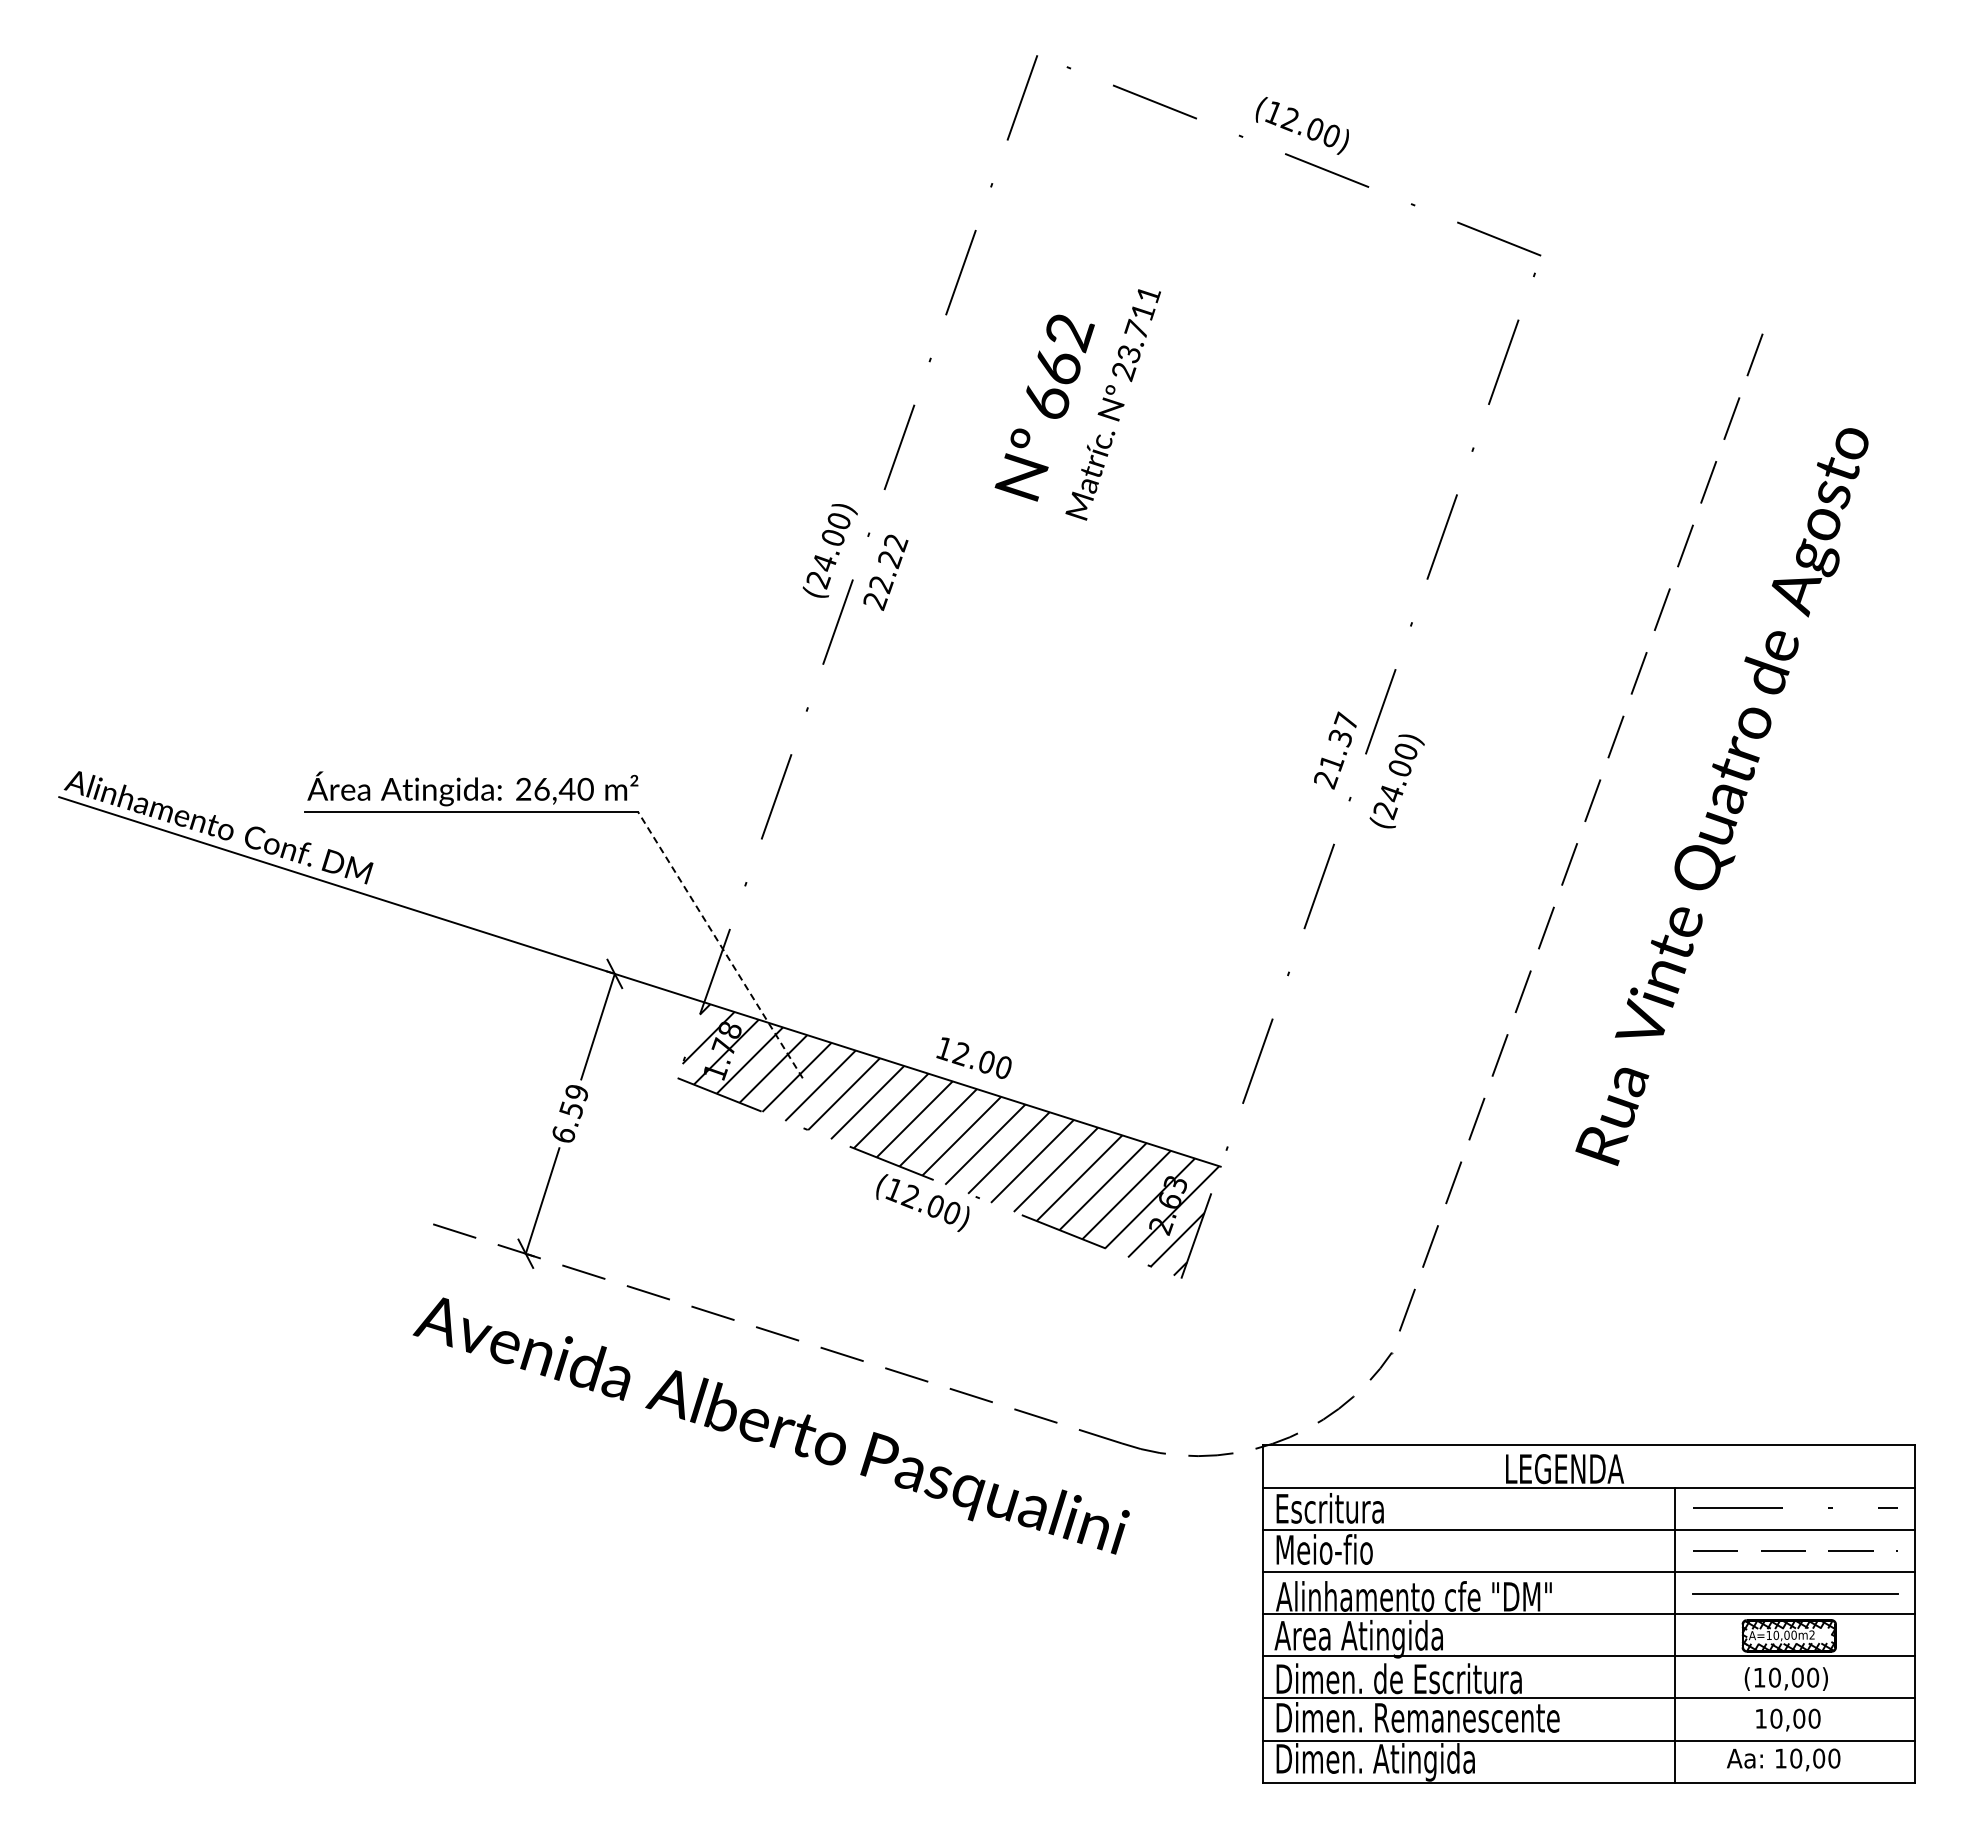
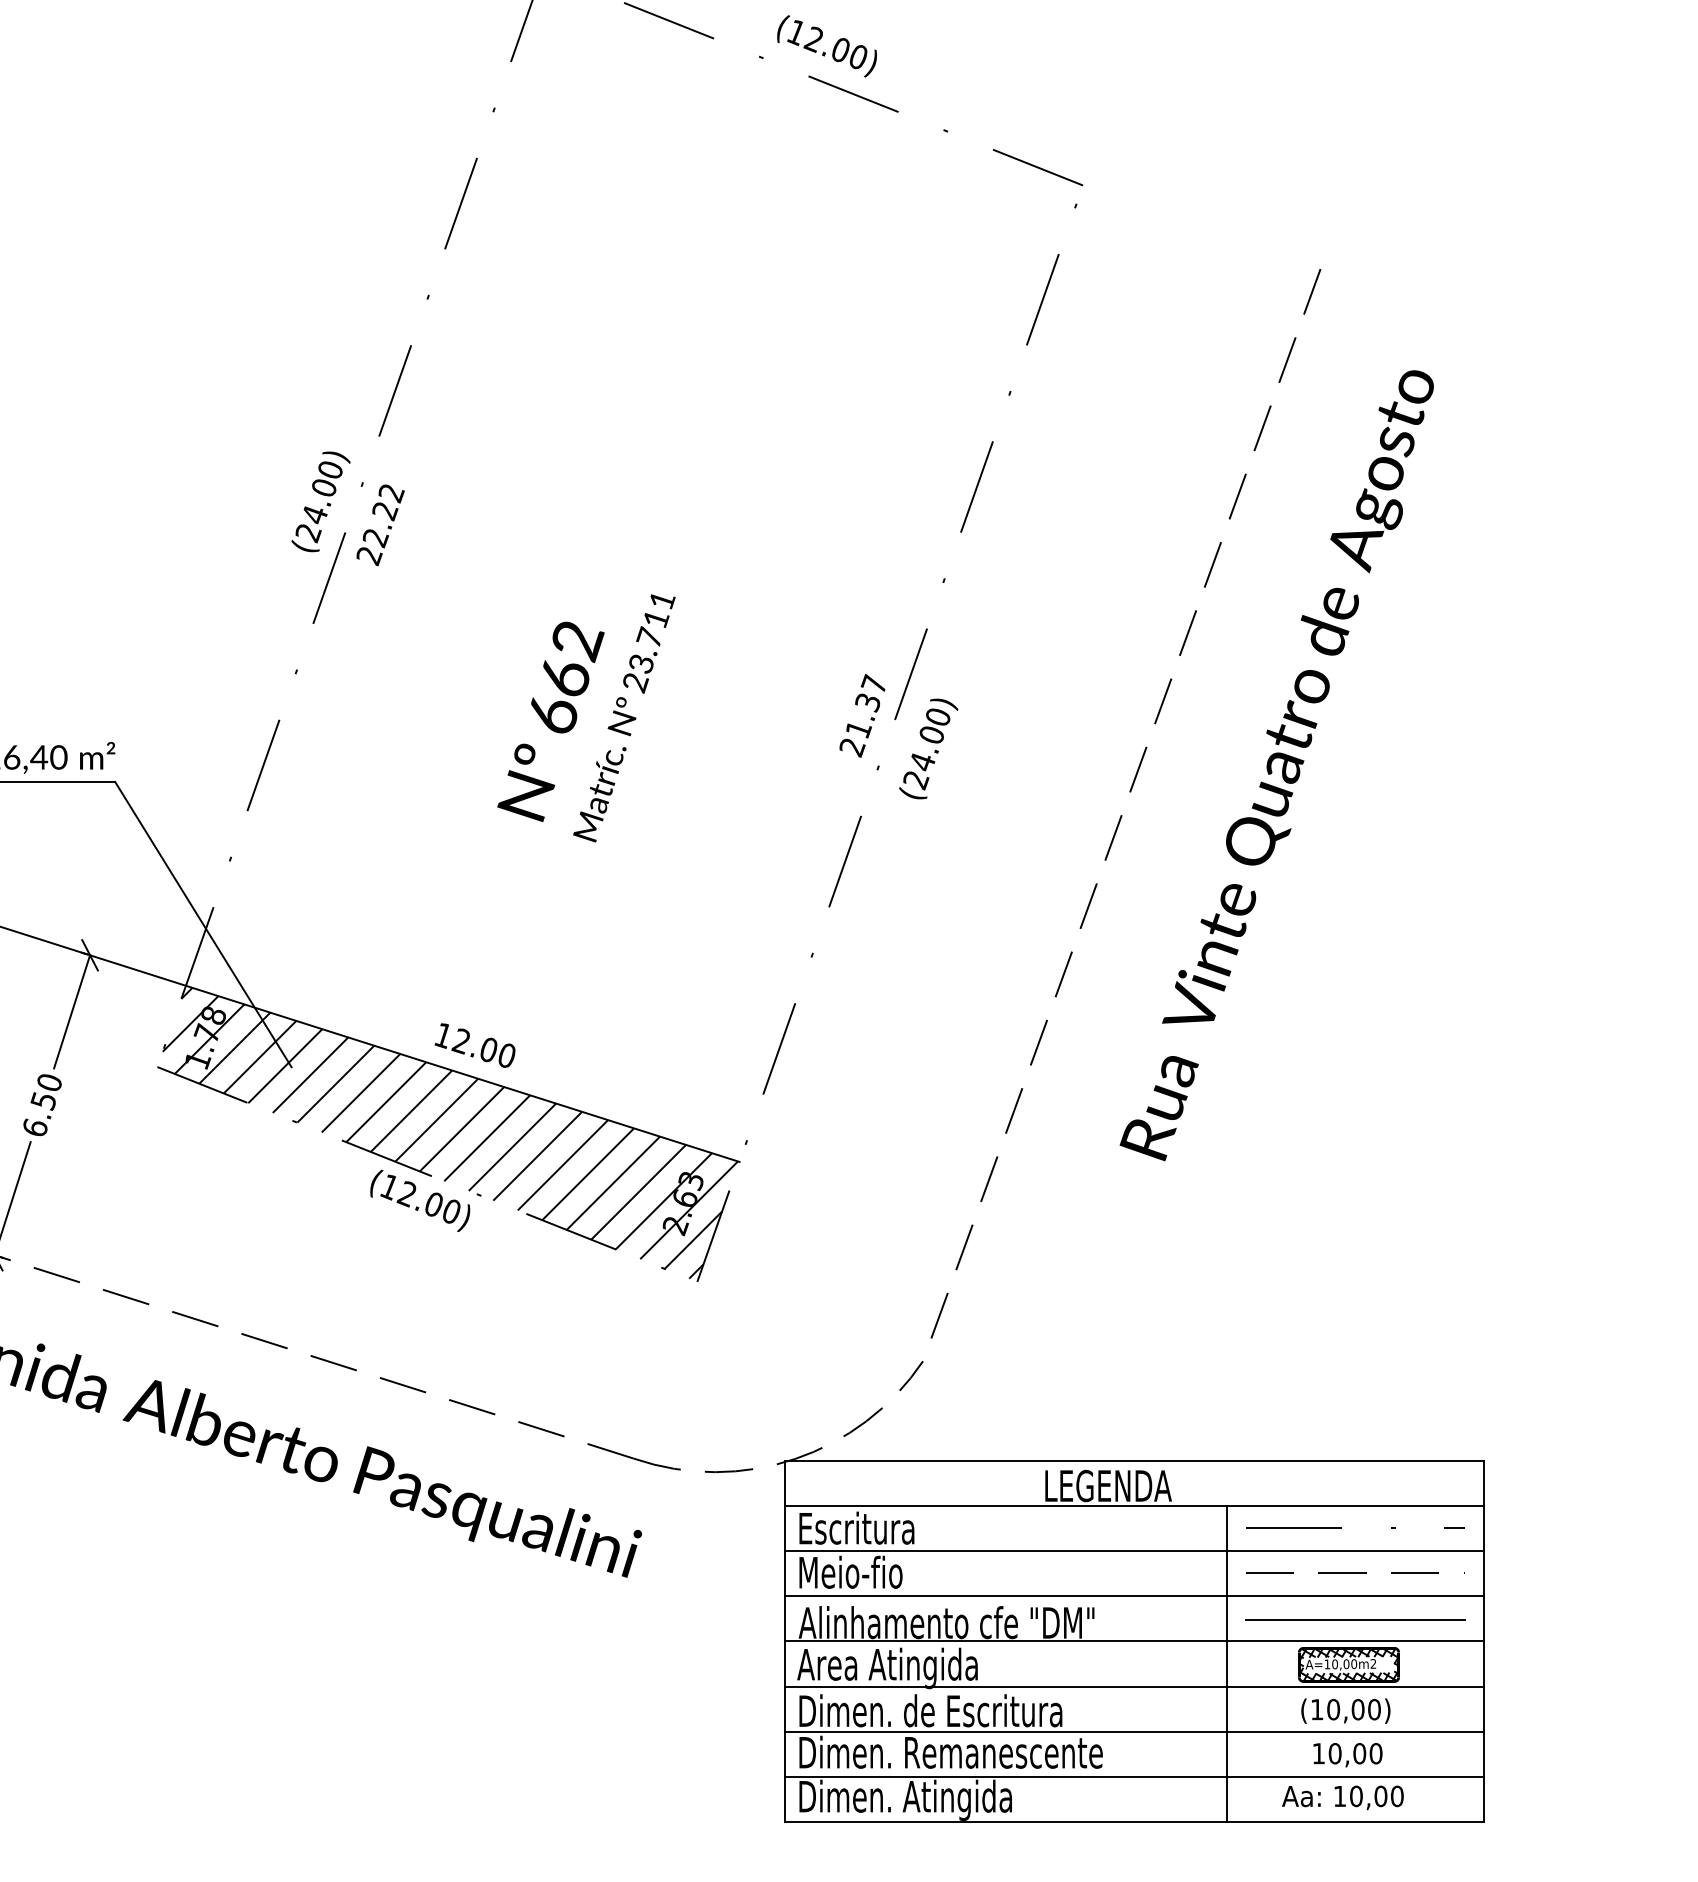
text: (1077, 404) -> (586, 717), moved
line: (720, 944) -> (203, 923), dashed -> solid
text: (576, 1092) -> (48, 1082), 6.59 -> 6.50

